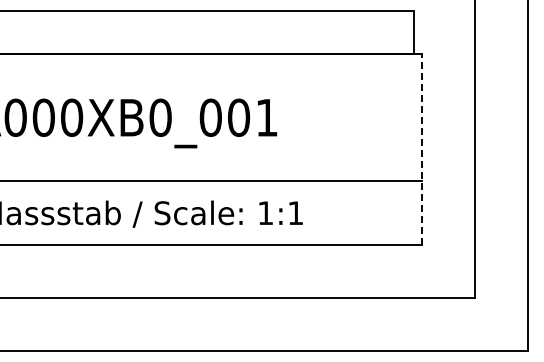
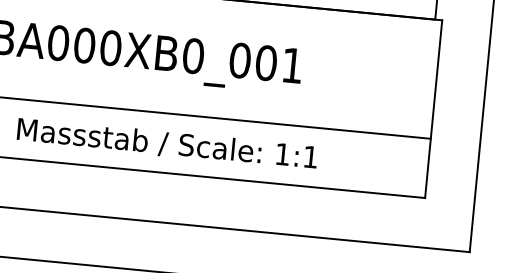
line: (421, 149) -> (433, 109), dashed -> solid

